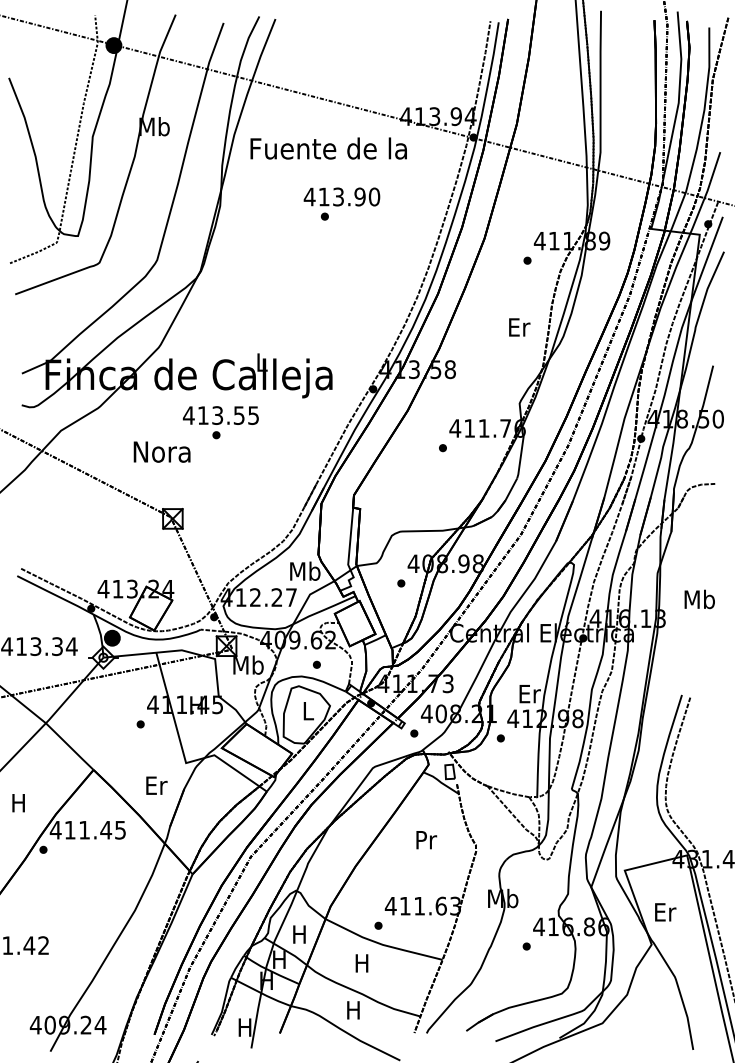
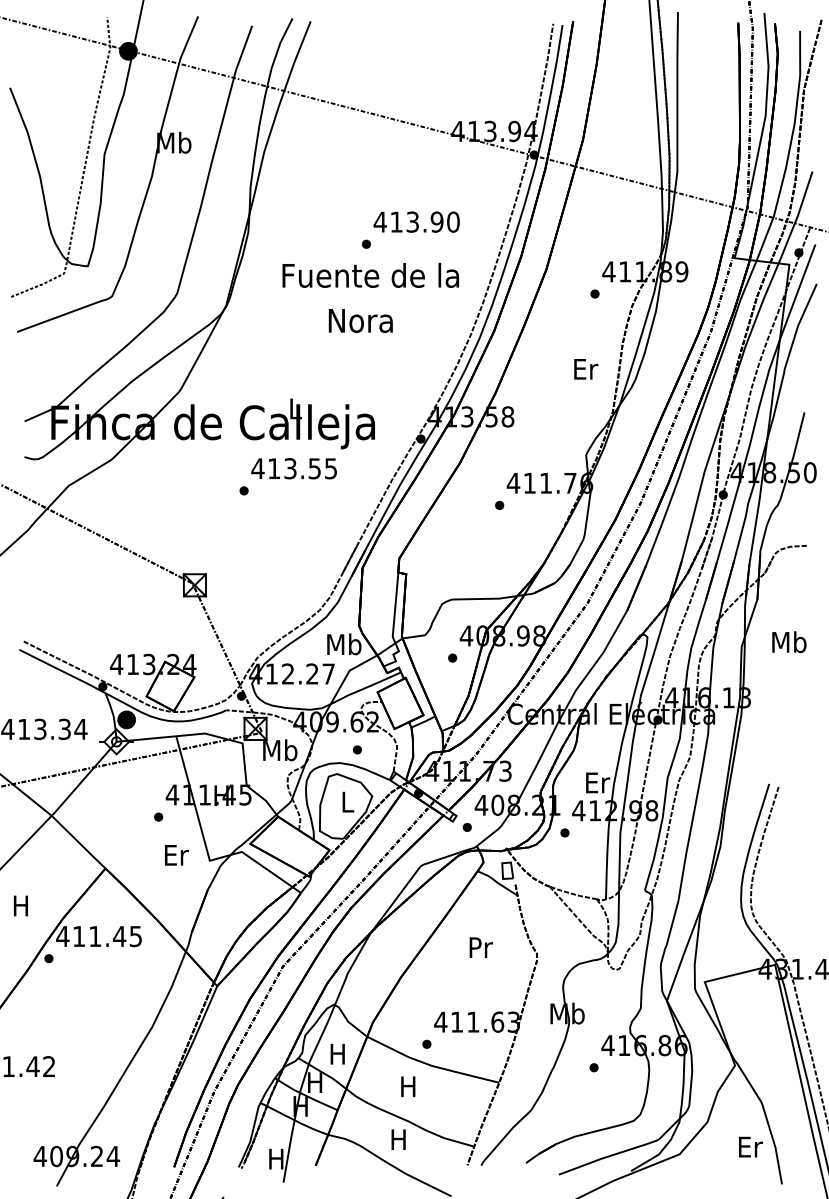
text: (328, 148) -> (370, 275), moved
text: (341, 196) -> (416, 221), moved
text: (220, 415) -> (293, 468), moved
text: (161, 451) -> (360, 320), moved
text: (699, 598) -> (789, 641), moved
text: (156, 785) -> (176, 855), moved
text: (665, 911) -> (750, 1146), moved

